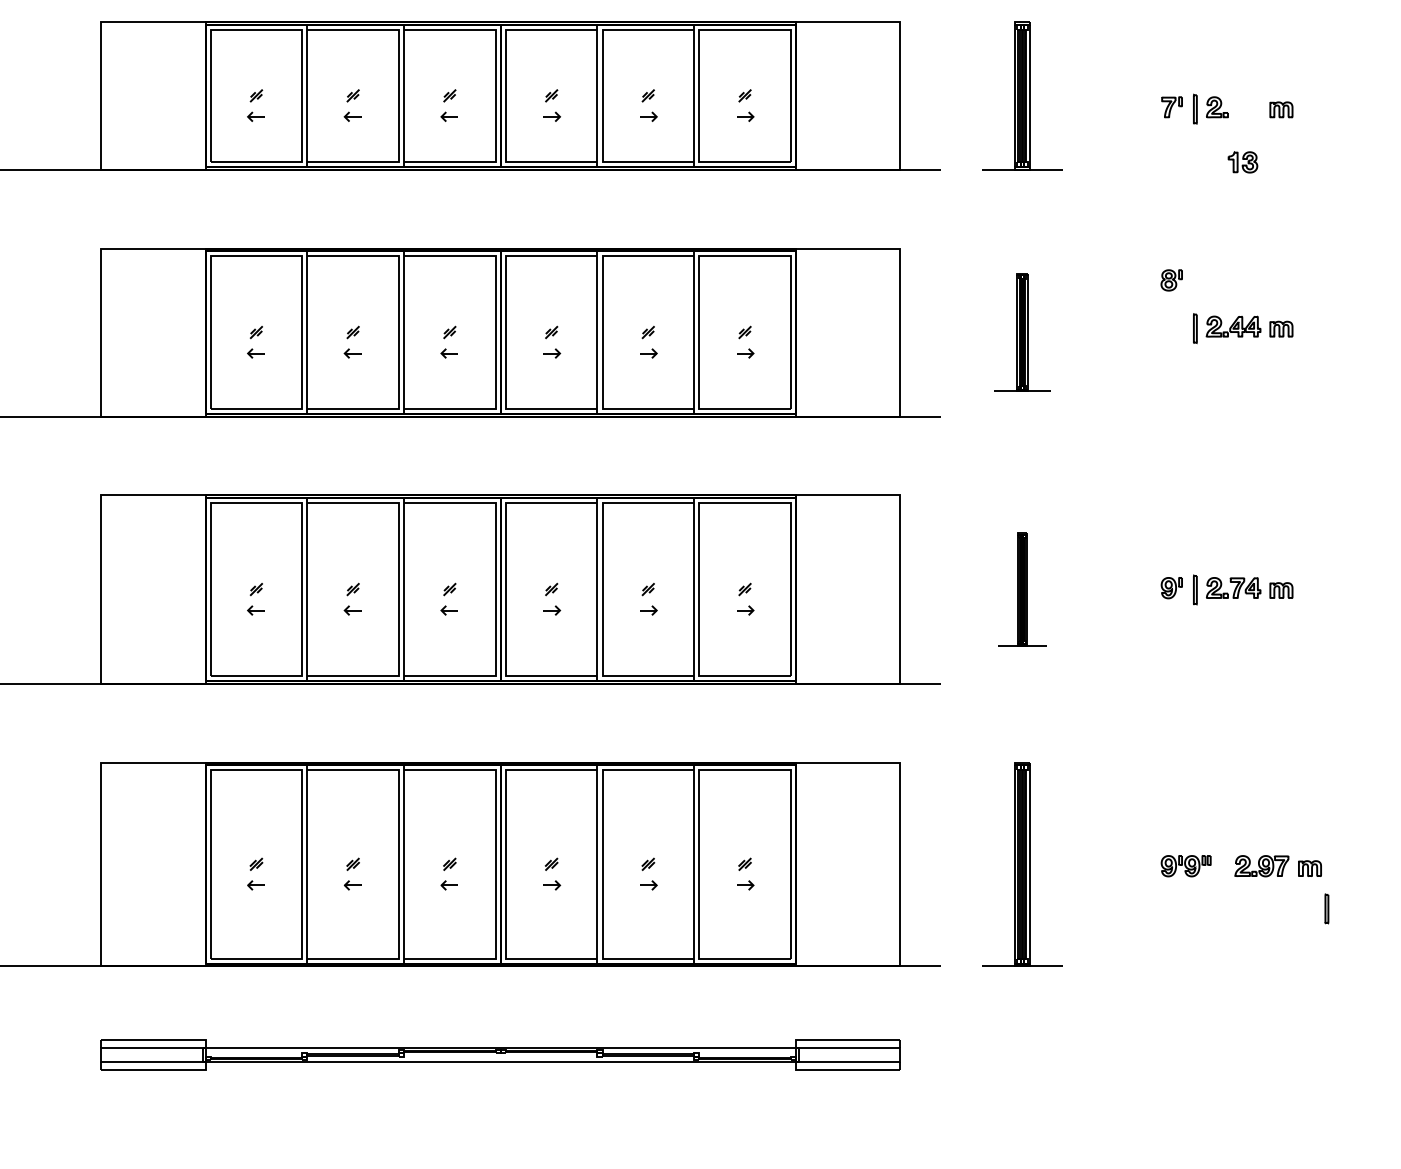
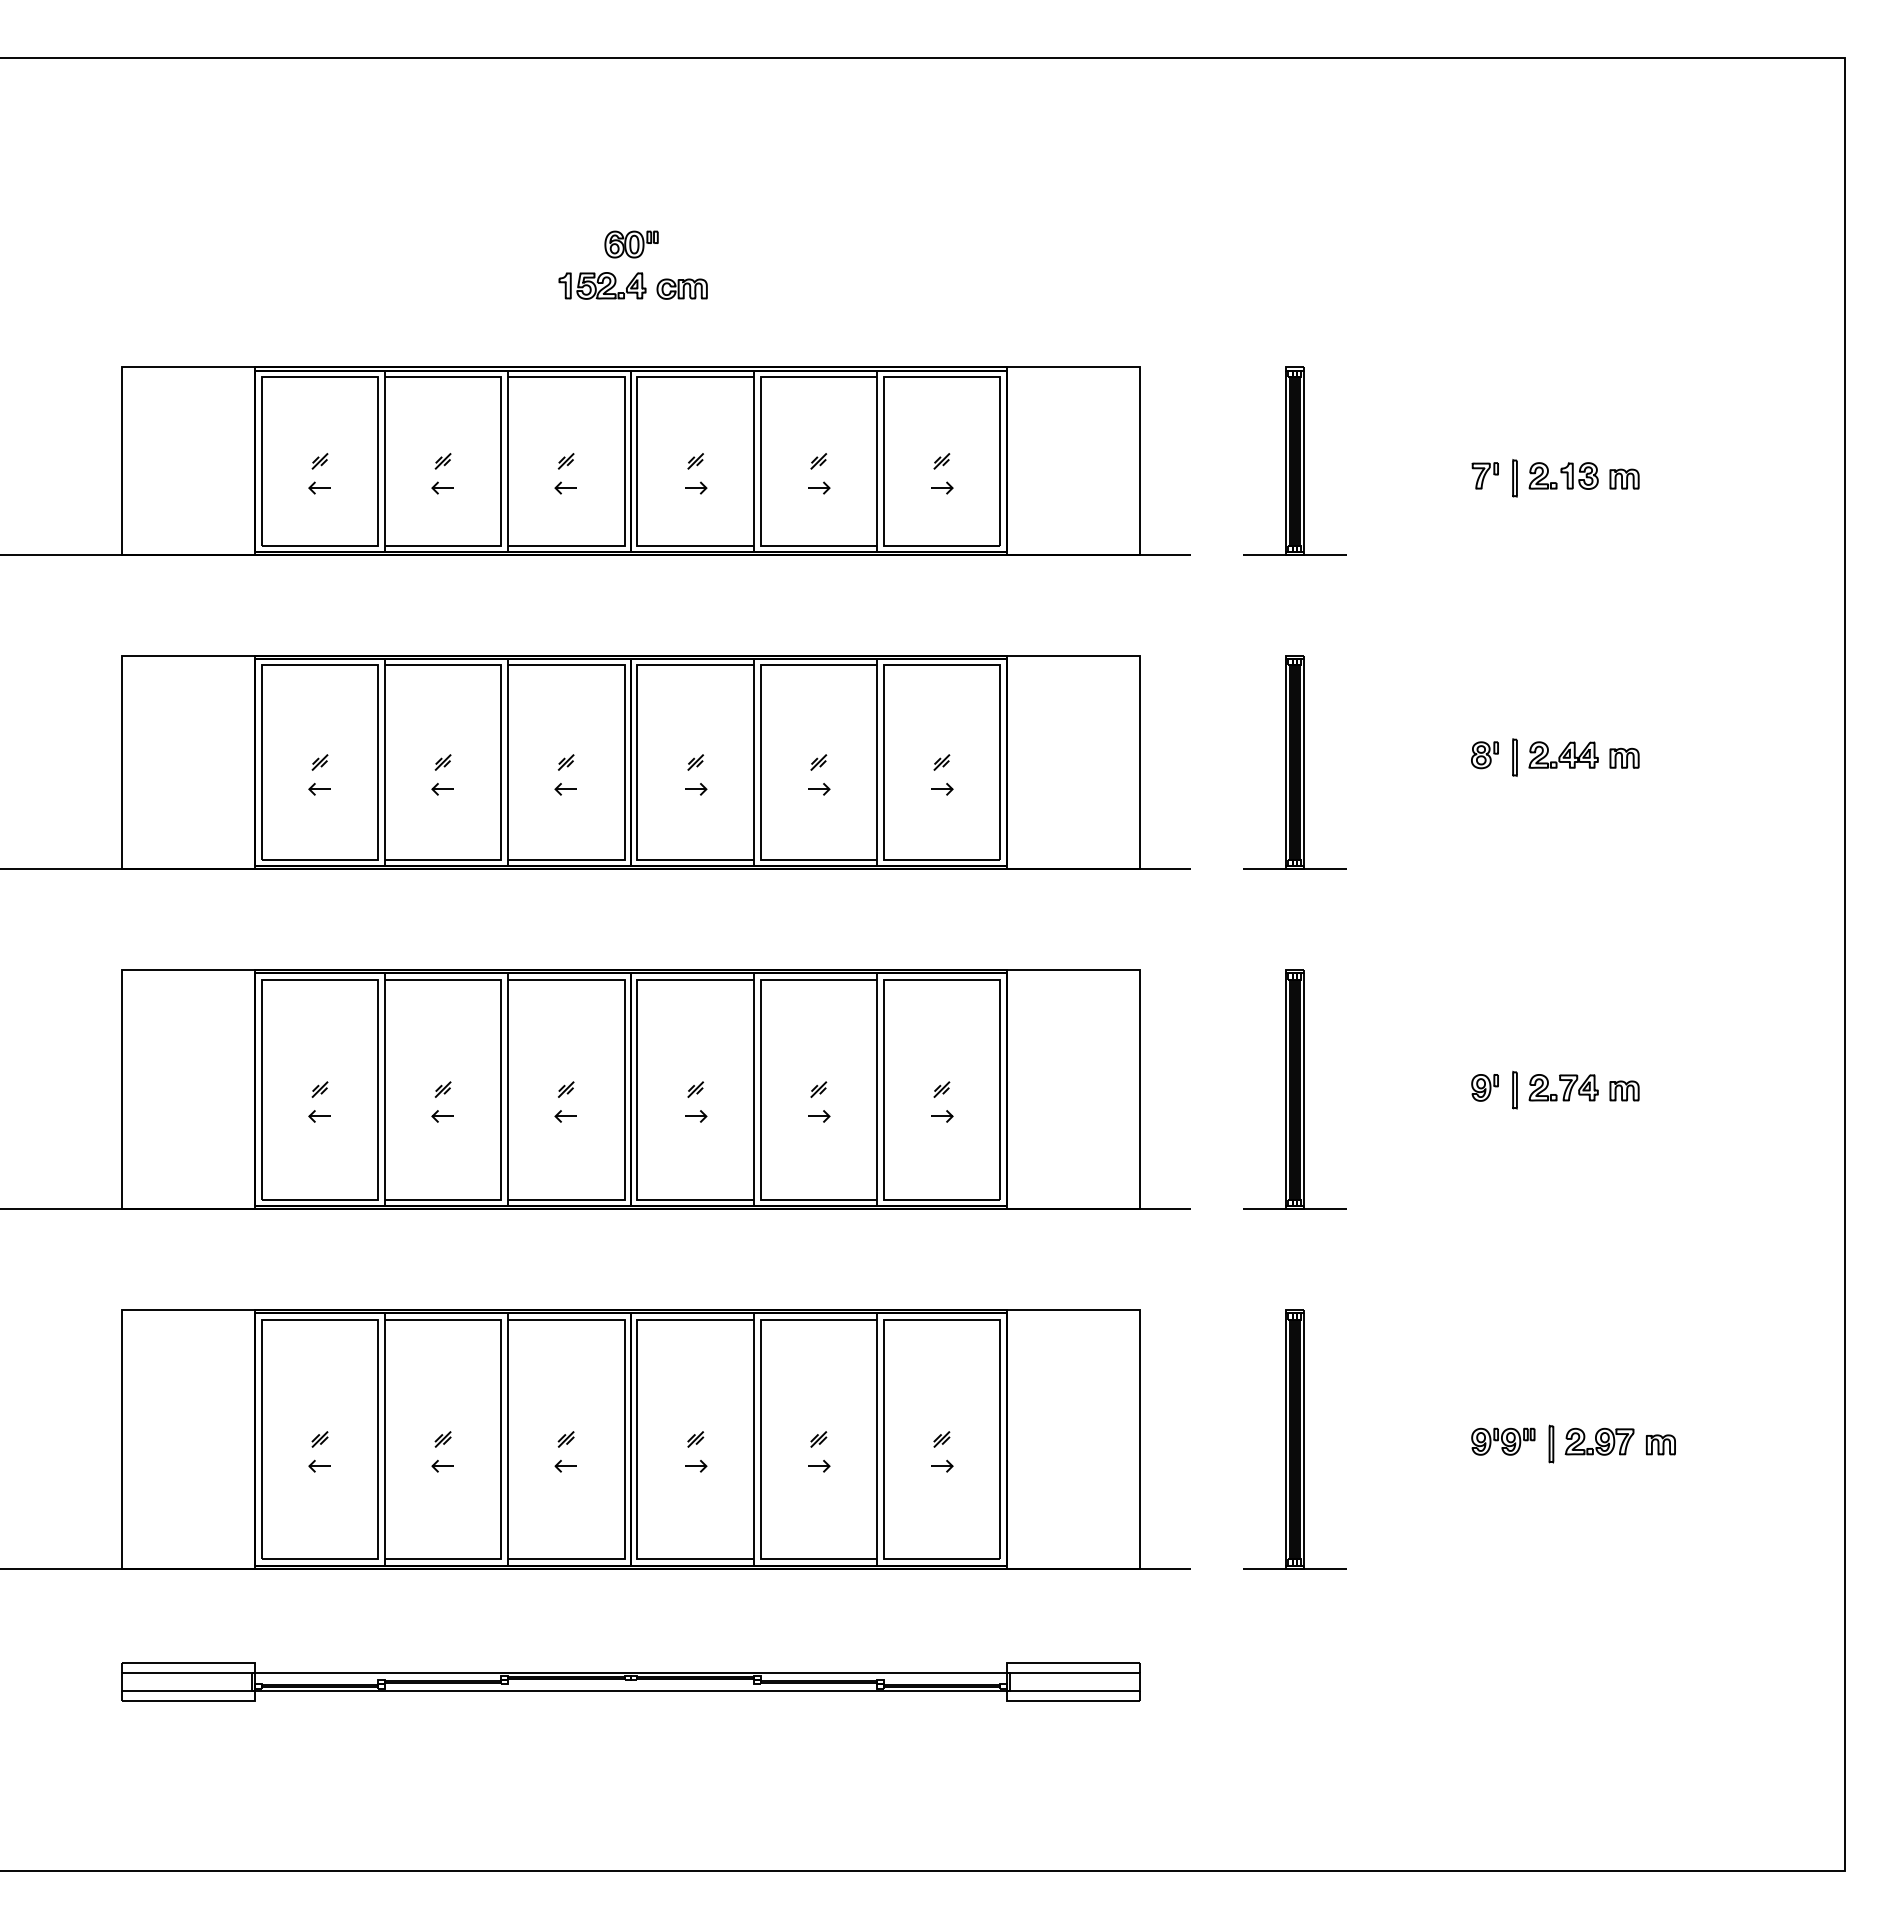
part: (1242, 161) -> (1579, 475), moved
part: (1171, 280) -> (1484, 755), moved
part: (1022, 332) -> (1294, 762), size x1.43
part: (1022, 589) -> (1294, 1089), size x1.67
part: (1326, 908) -> (1551, 1443), moved

